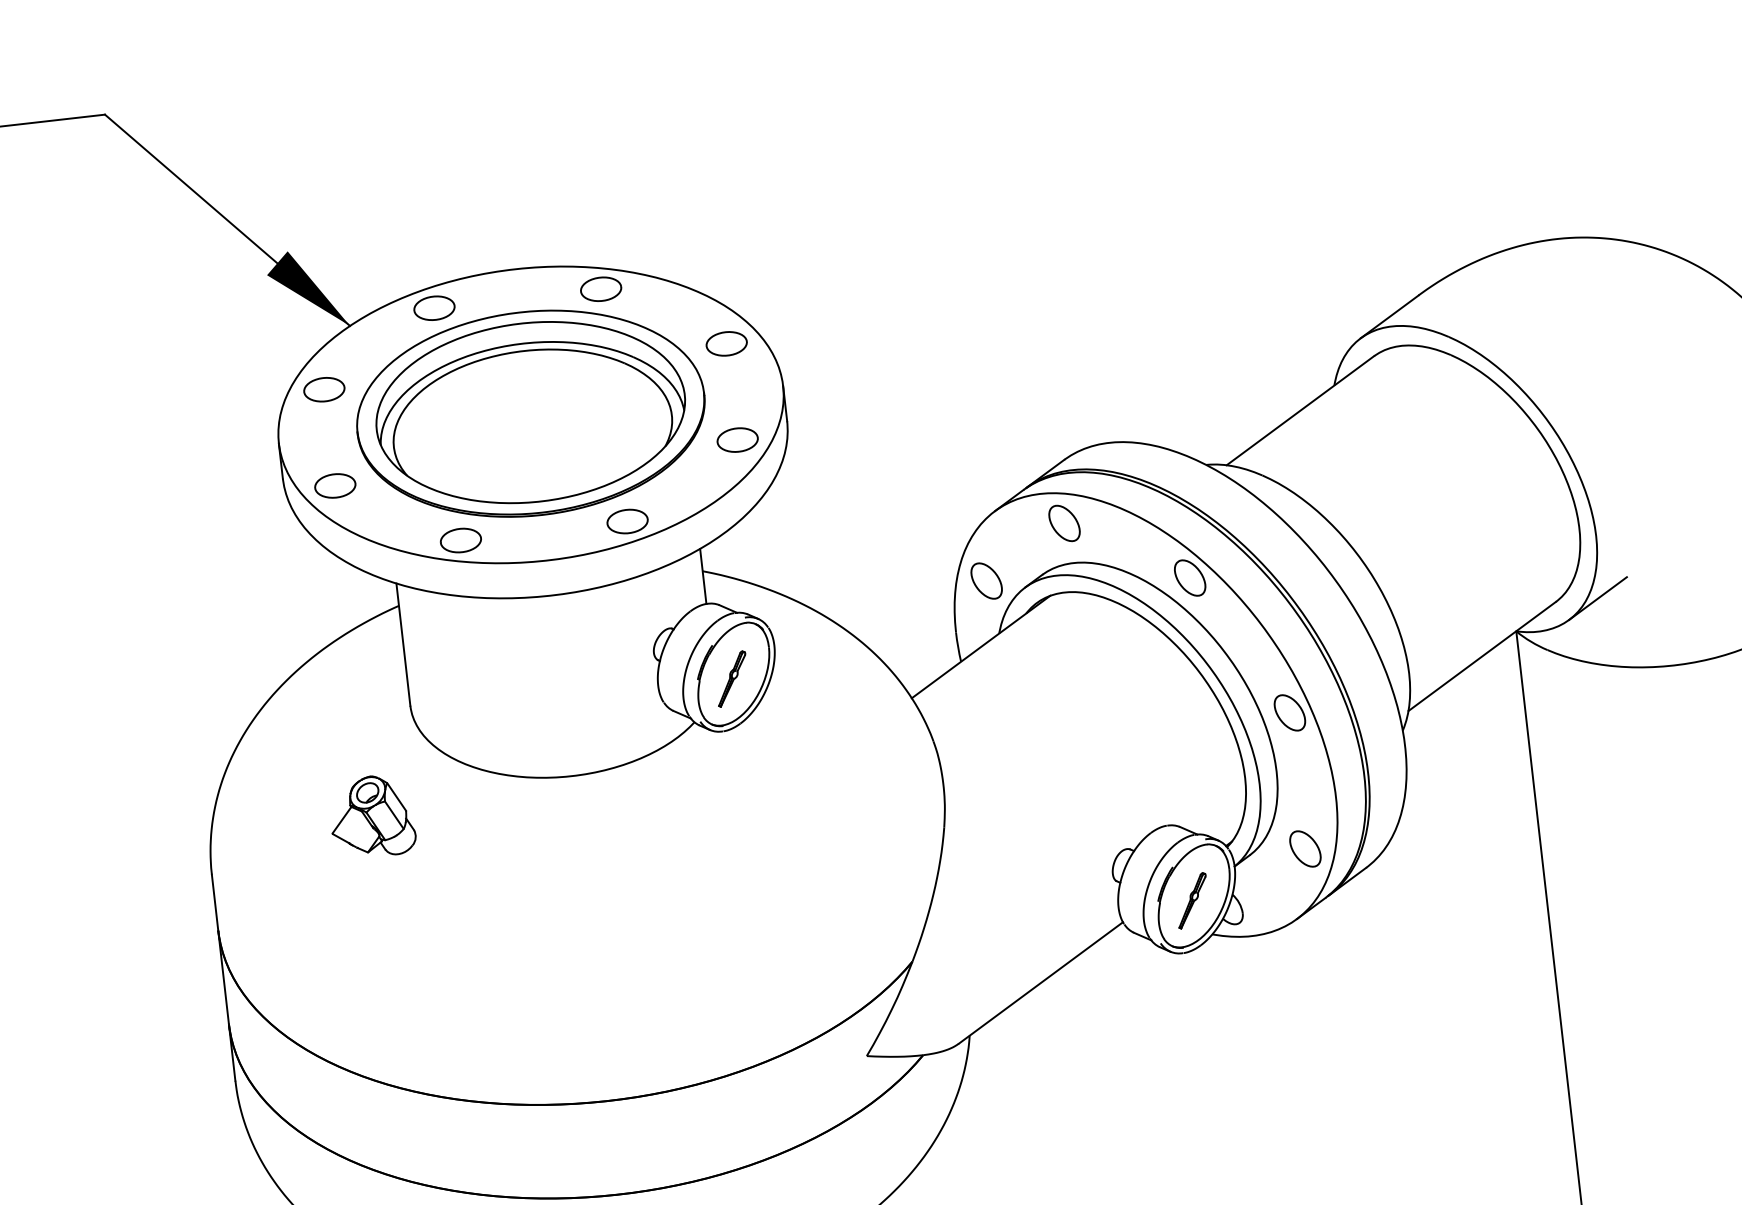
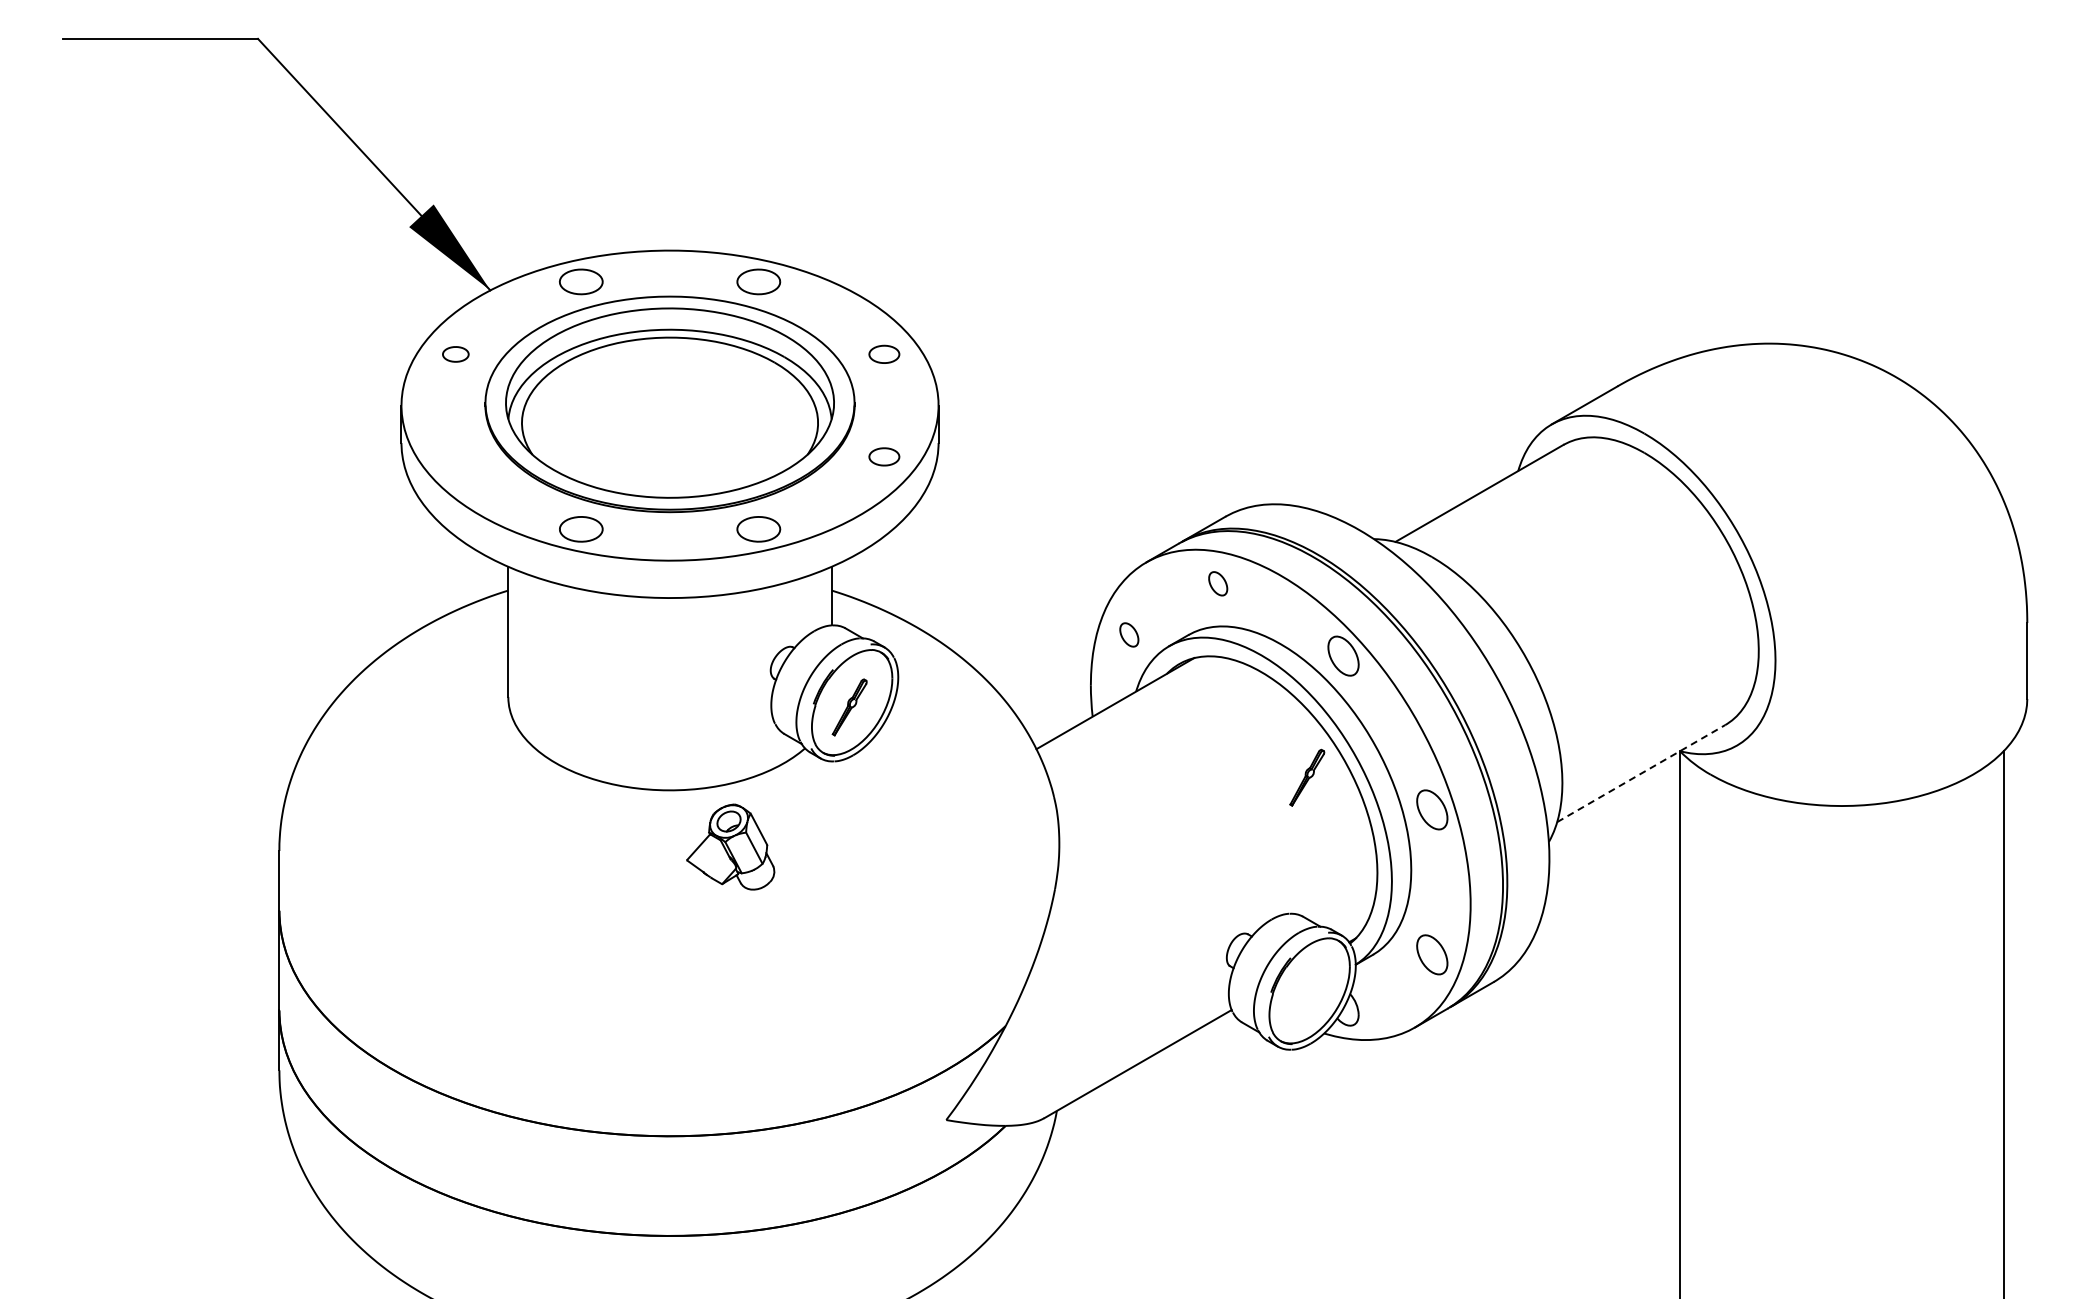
part: (726, 343) -> (884, 354), size x0.7
part: (324, 389) -> (455, 354), size x0.6
part: (737, 439) -> (884, 456), size x0.7
part: (335, 485) -> (455, 456), removed
part: (1064, 523) -> (1218, 583), size x0.6
part: (986, 580) -> (1129, 634), size x0.6
line: (1597, 598) -> (1769, 726), removed
line: (1482, 656) -> (1641, 773), solid -> dashed
part: (371, 816) -> (730, 846), moved
part: (1192, 900) -> (1307, 777), moved

